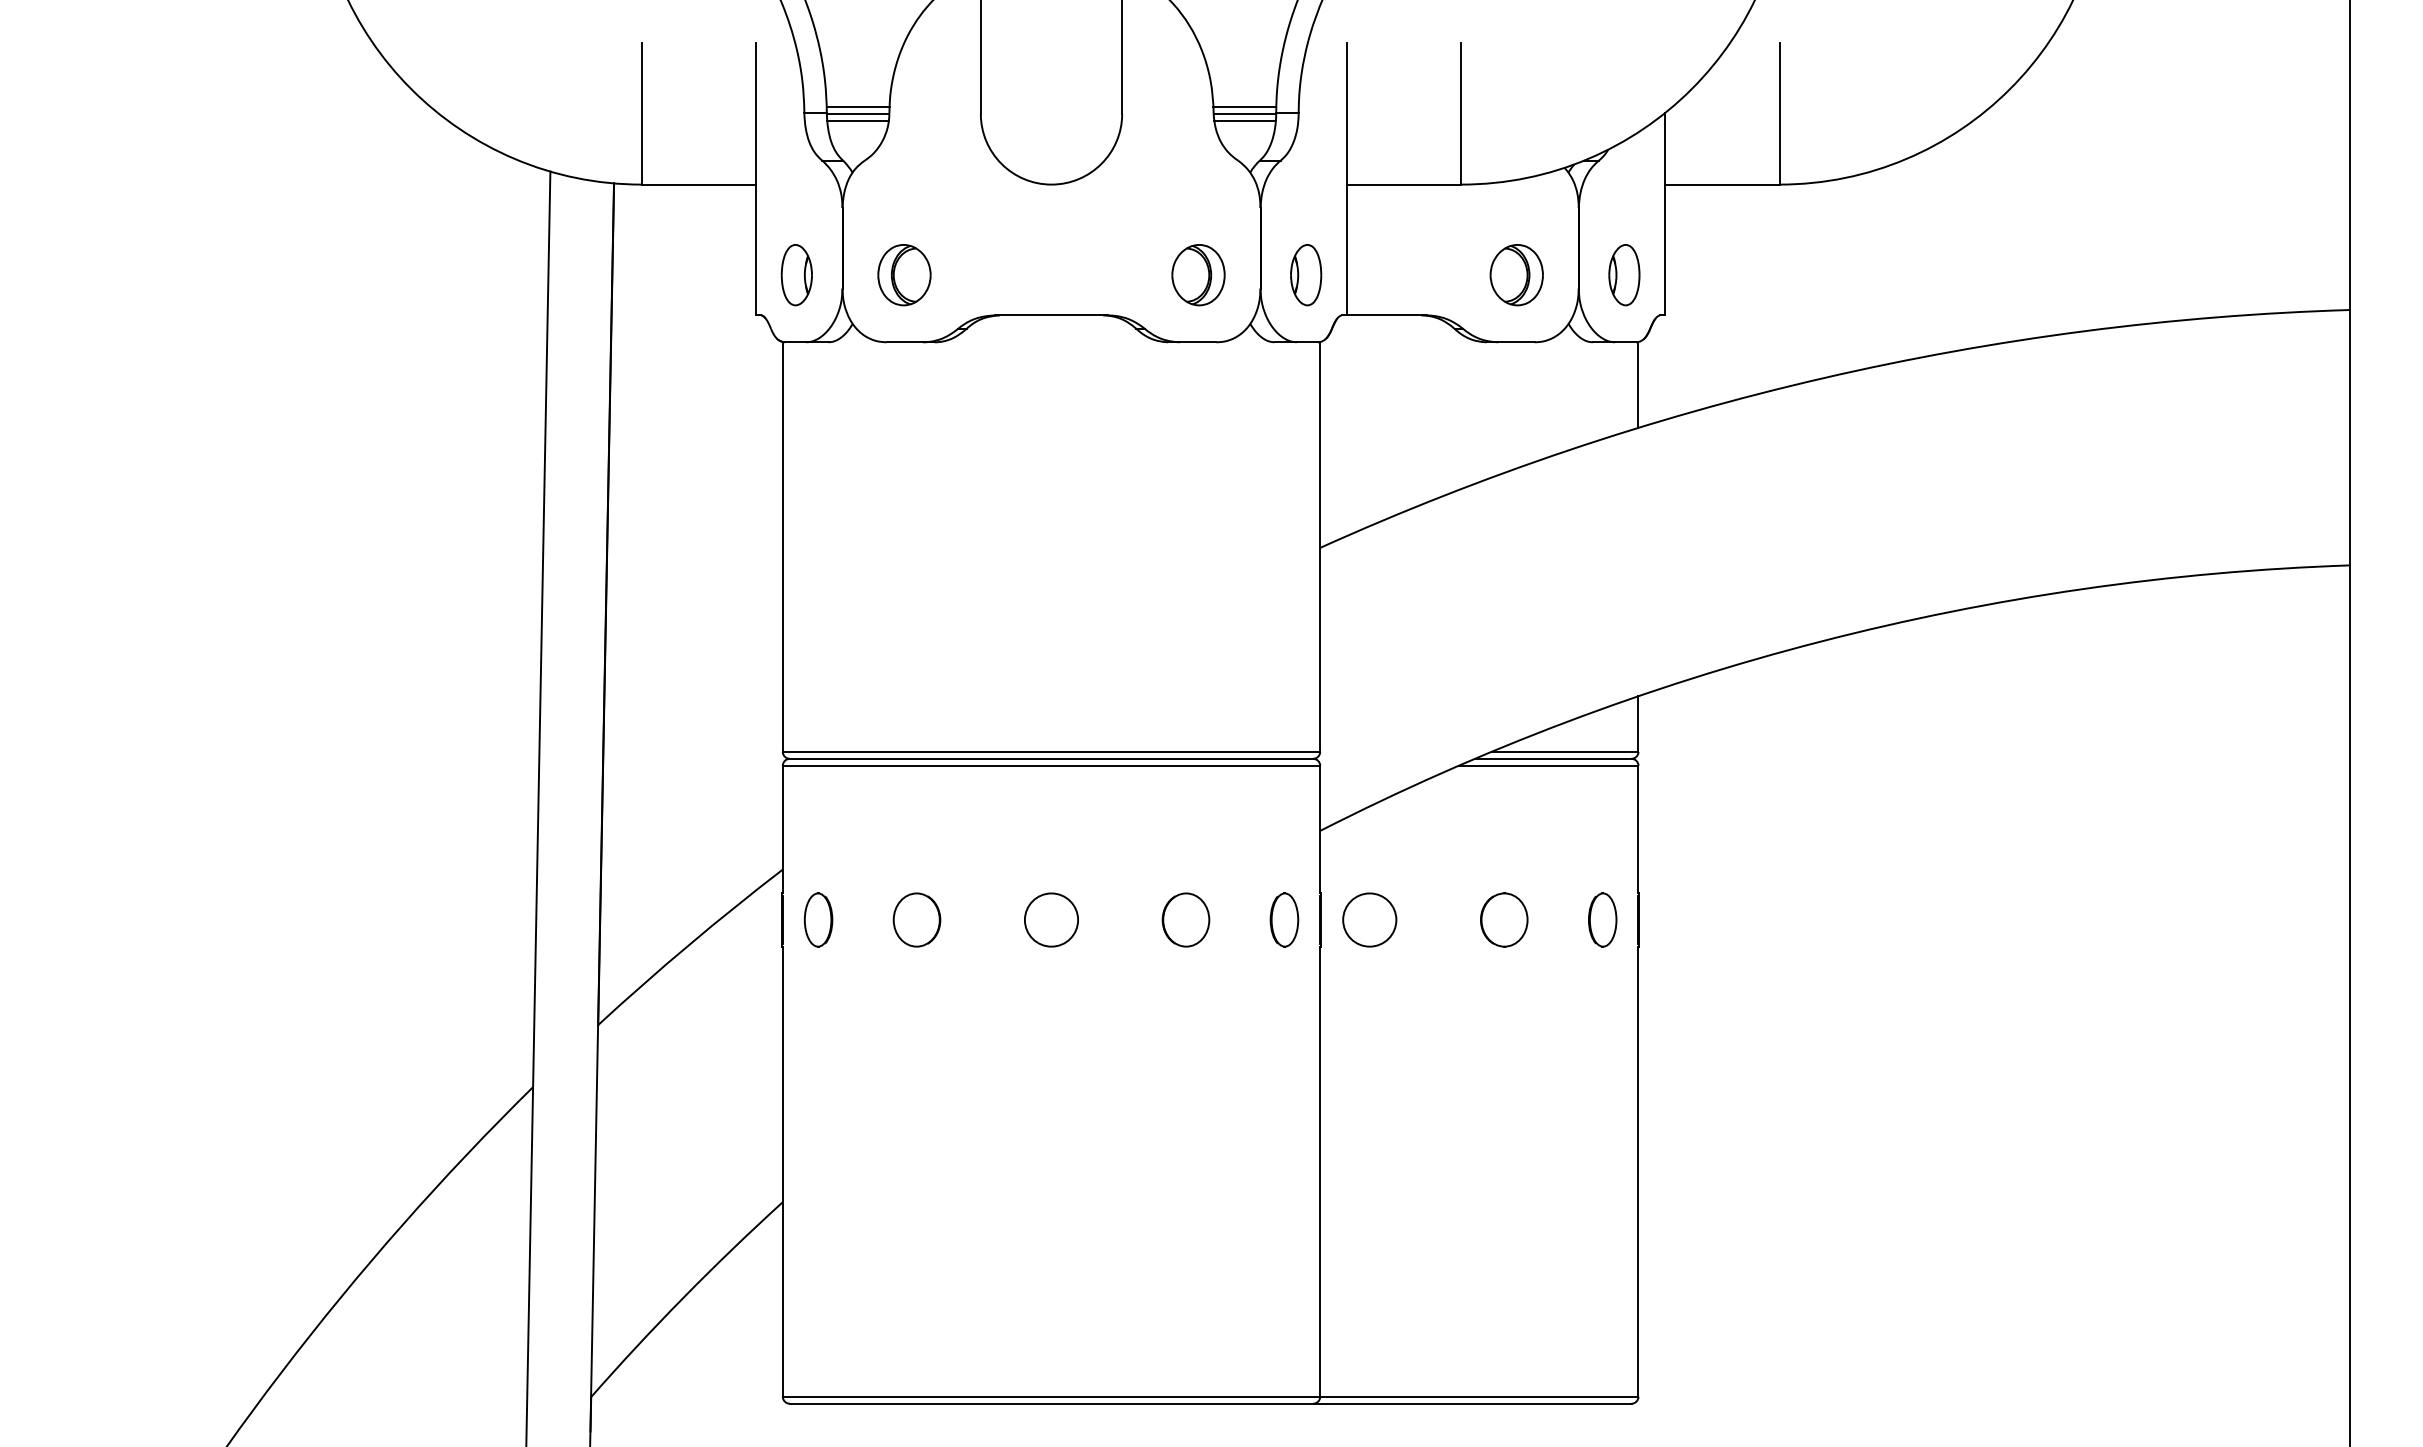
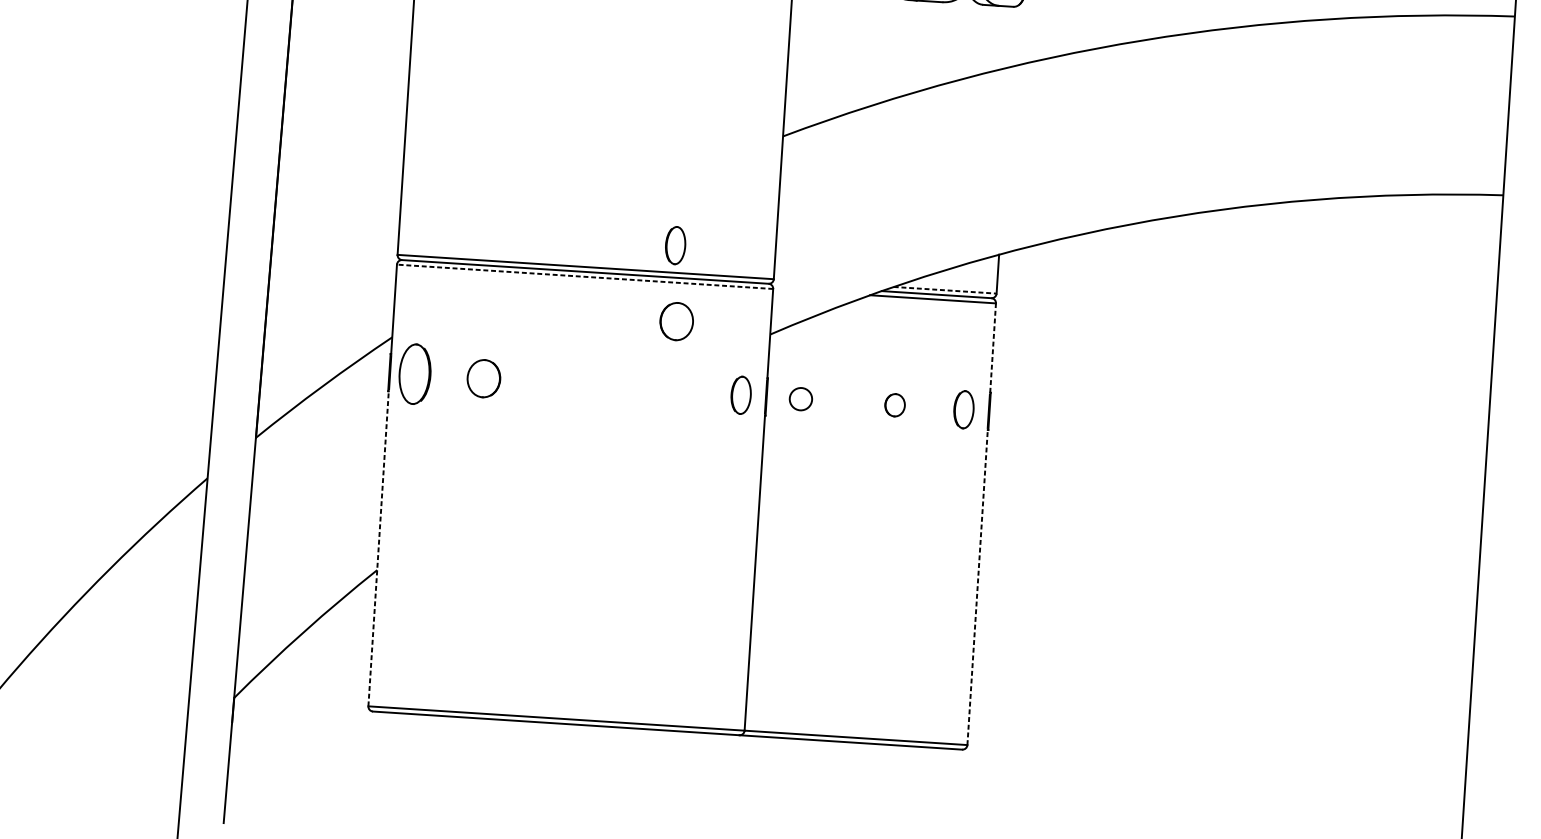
line: (1638, 384) -> (1013, 36), removed
part: (1177, 712) -> (675, 245), added
line: (1565, 751) -> (945, 290), solid -> dashed
line: (1051, 765) -> (585, 276), solid -> dashed
line: (1638, 829) -> (993, 347), solid -> dashed
part: (818, 919) -> (415, 373), size x1.6
circle: (1051, 919) -> (578, 384), removed
part: (1185, 919) -> (676, 321), moved
circle: (1369, 919) -> (800, 398), size x0.6
part: (1504, 919) -> (895, 404), size x0.6
line: (782, 1171) -> (378, 548), solid -> dashed
line: (1638, 1171) -> (977, 587), solid -> dashed

